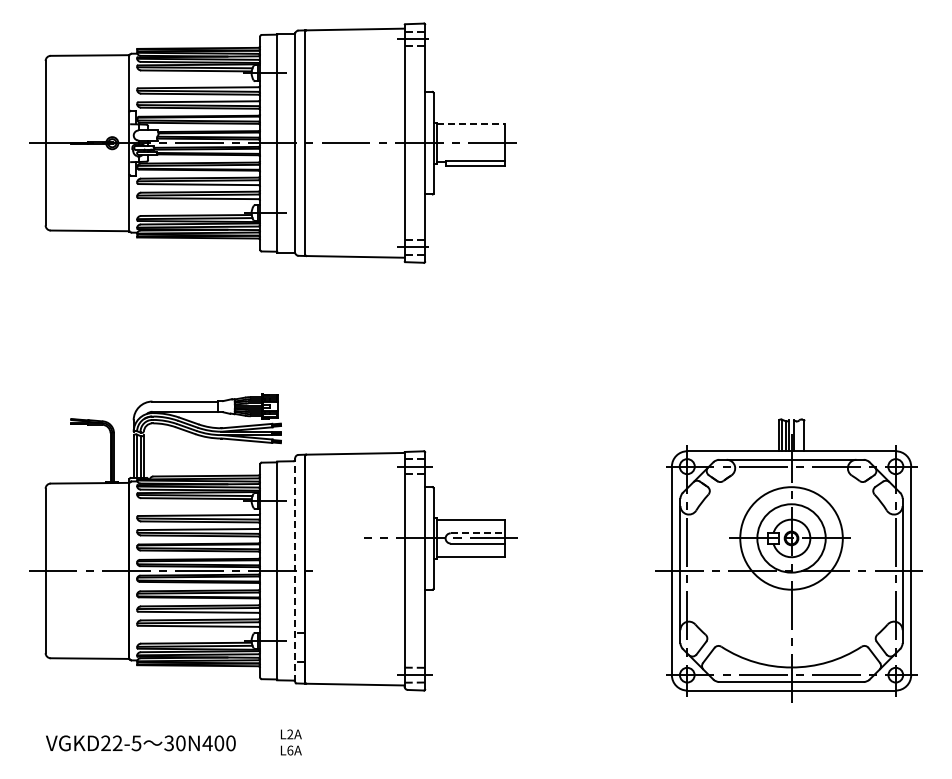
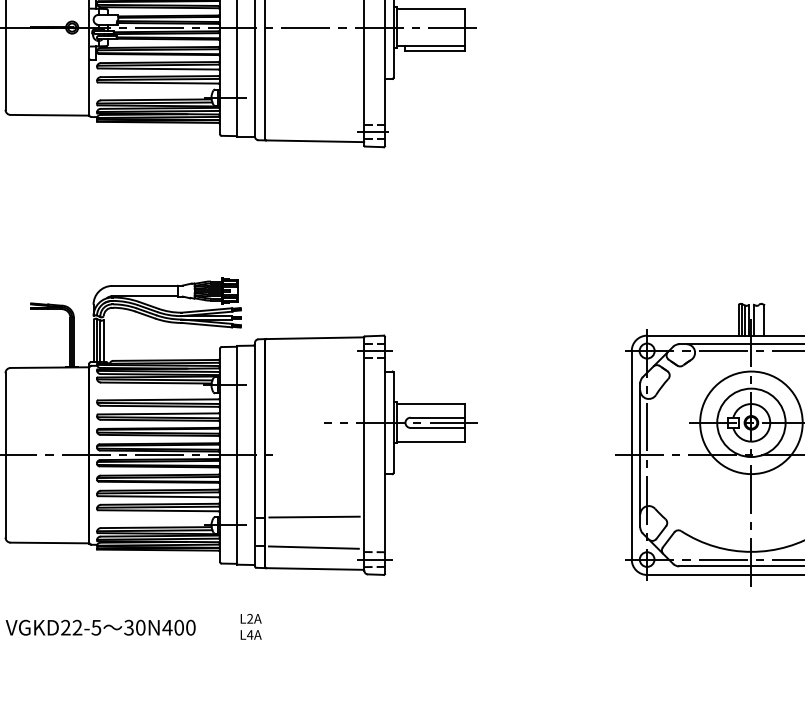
line: (471, 124) -> (431, 8), dashed -> solid
line: (478, 533) -> (438, 417), dashed -> solid
line: (295, 570) -> (255, 454), dashed -> solid
line: (354, 632) -> (314, 516), added
line: (353, 663) -> (313, 547), added
text: (290, 750) -> (250, 634), L6A -> L4A

